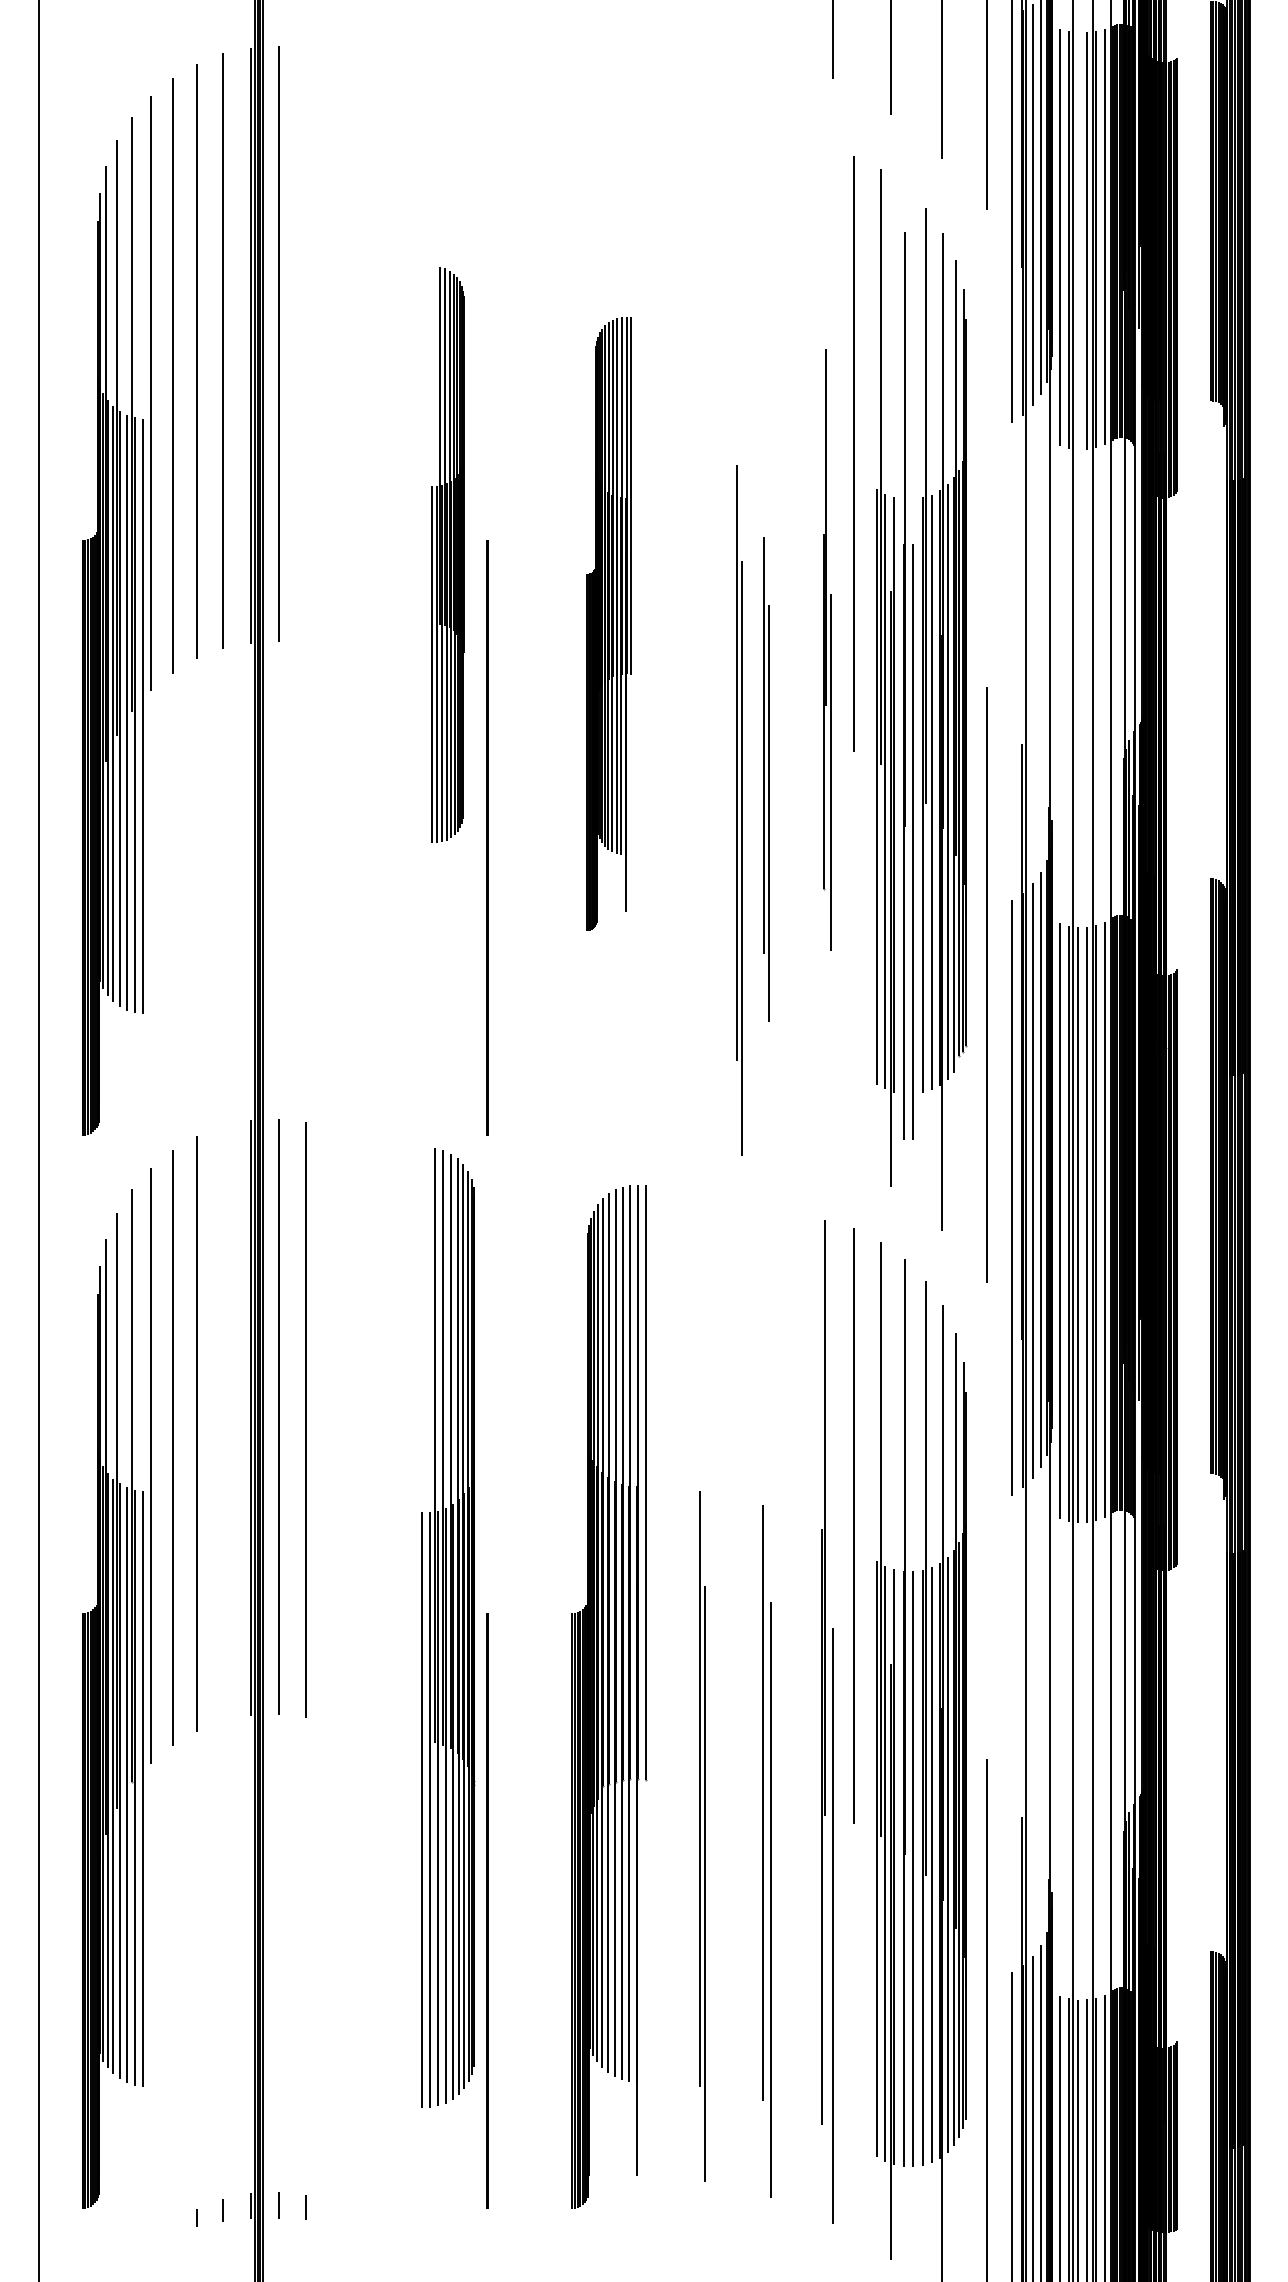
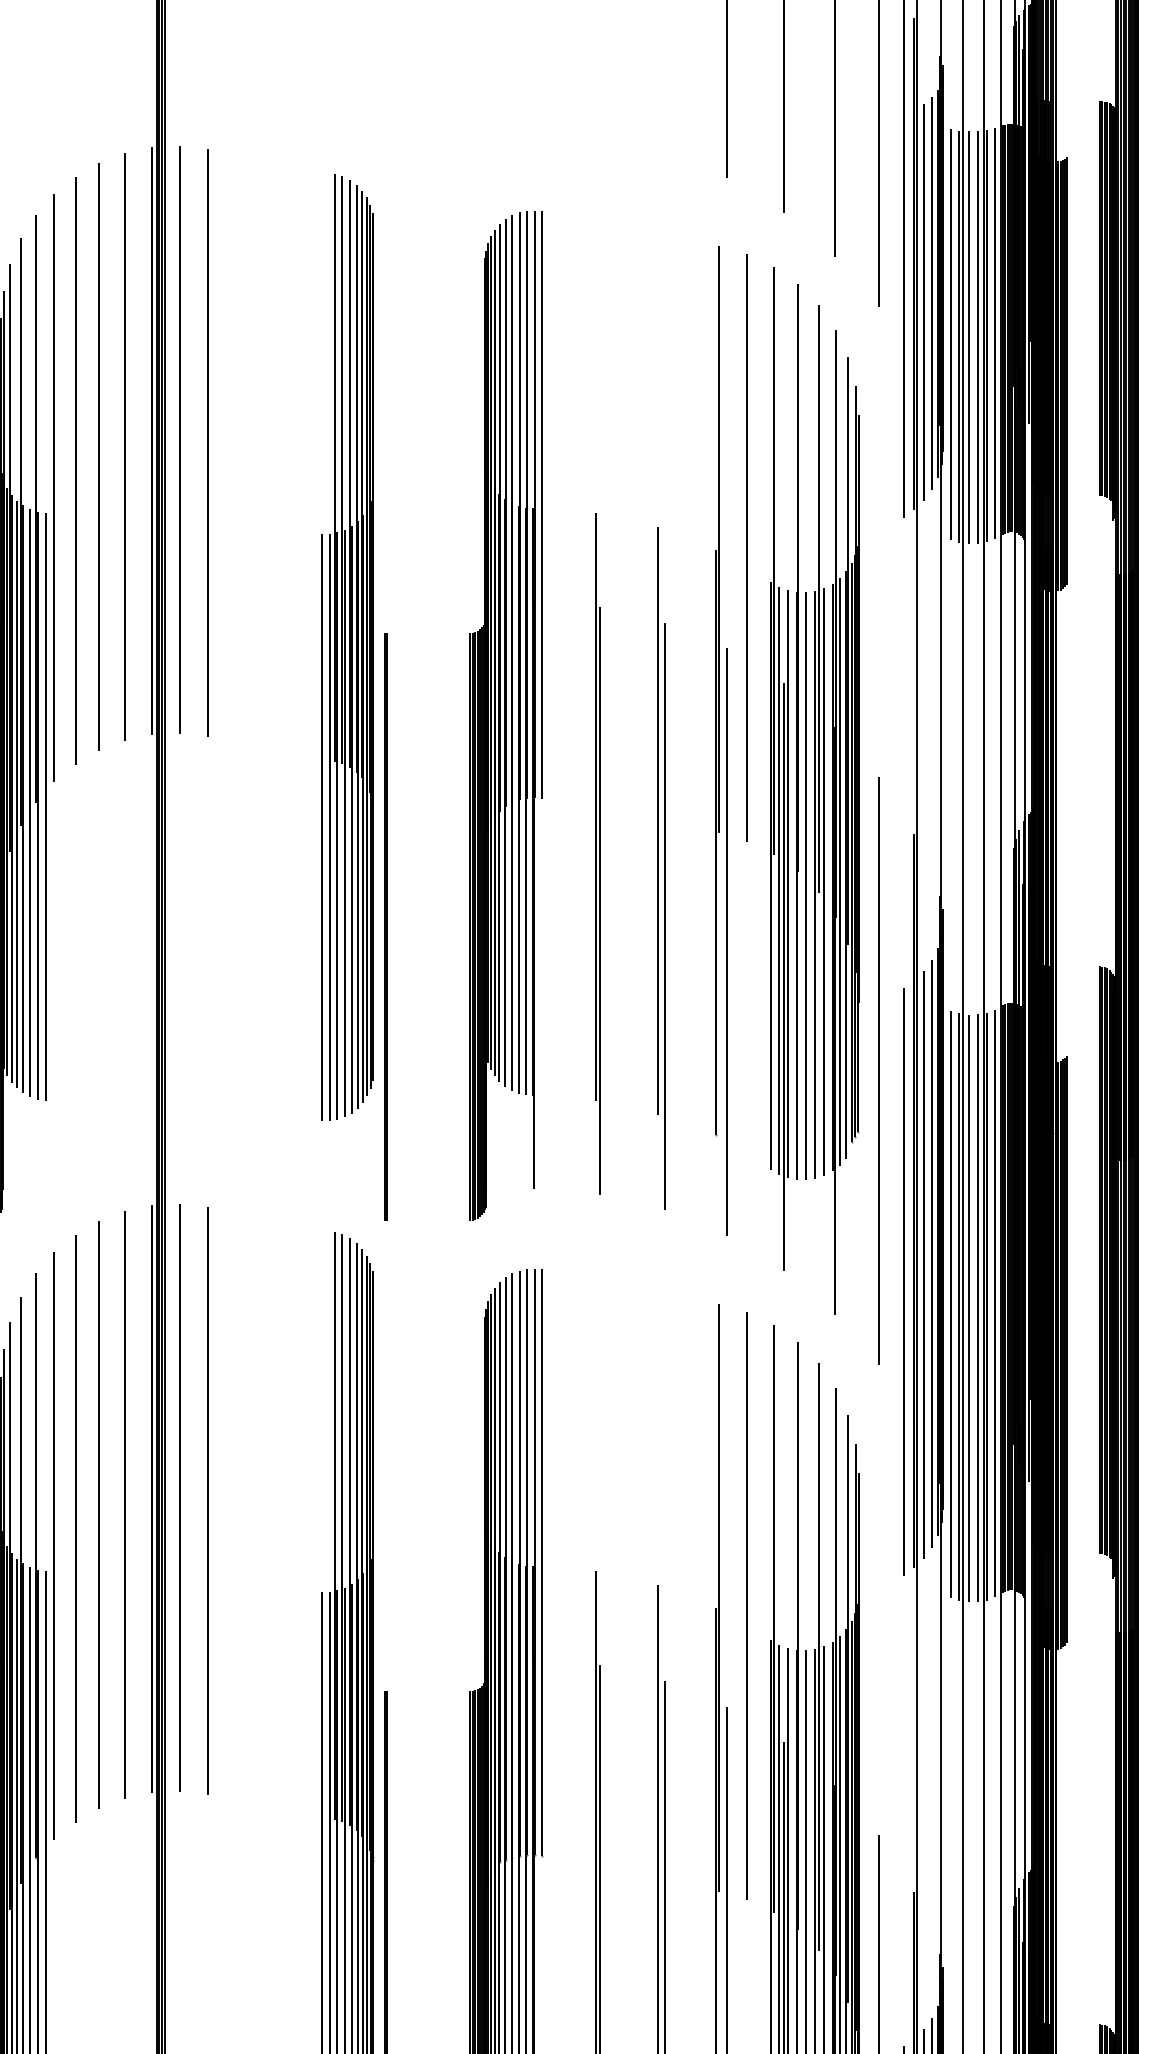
line: (1077, 240) -> (968, 337), added
line: (305, 347) -> (206, 442), added
part: (447, 554) -> (346, 647), size x1.67
part: (608, 623) -> (505, 715), size x1.67
part: (827, 649) -> (721, 740), size x1.67
part: (908, 685) -> (801, 731), moved
part: (766, 779) -> (661, 869), size x1.43
part: (739, 810) -> (598, 853), moved
line: (222, 1423) -> (124, 1504), added

